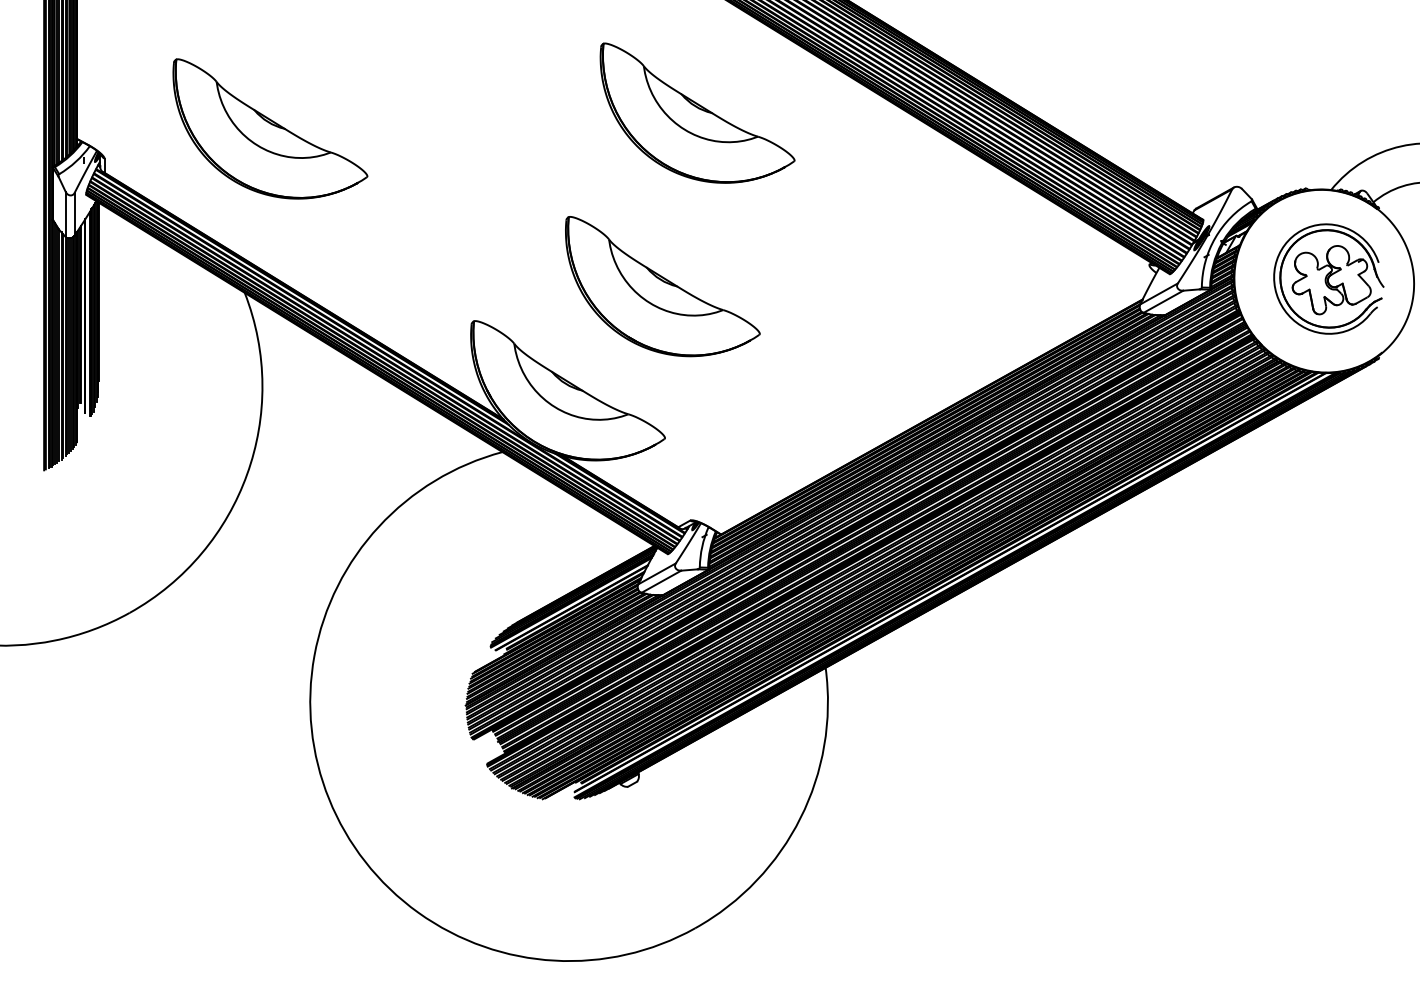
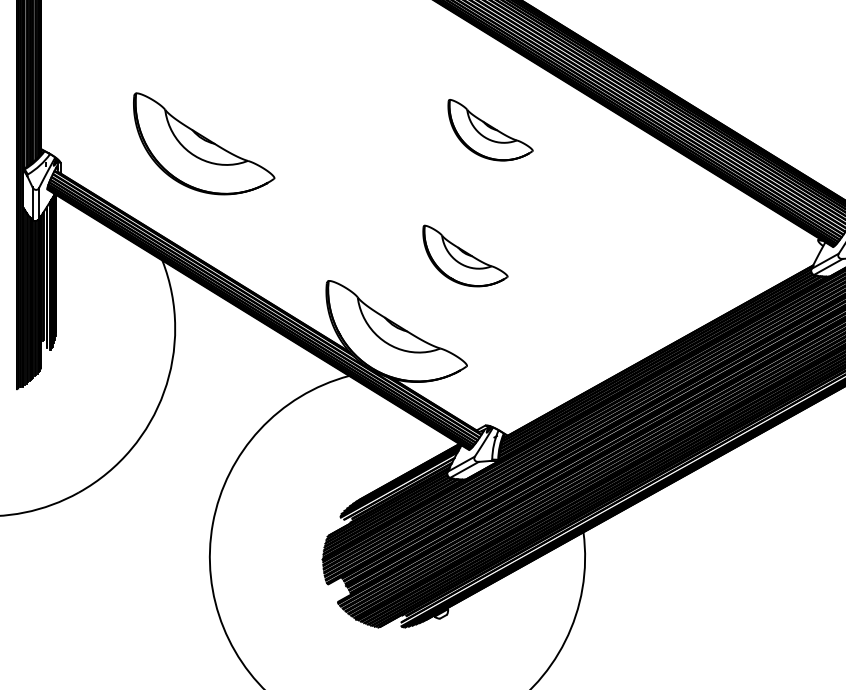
part: (697, 112) -> (490, 129), size x0.6
part: (270, 128) -> (204, 143), moved
part: (662, 286) -> (465, 255), size x0.6

